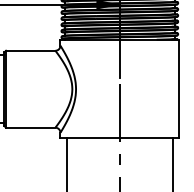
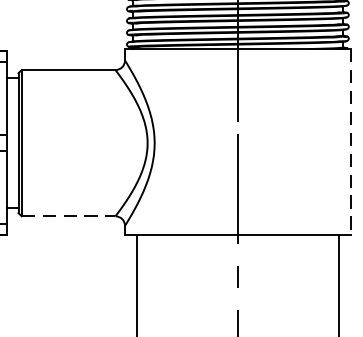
line: (179, 89) -> (351, 143), solid -> dashed
line: (30, 127) -> (68, 215), solid -> dashed

